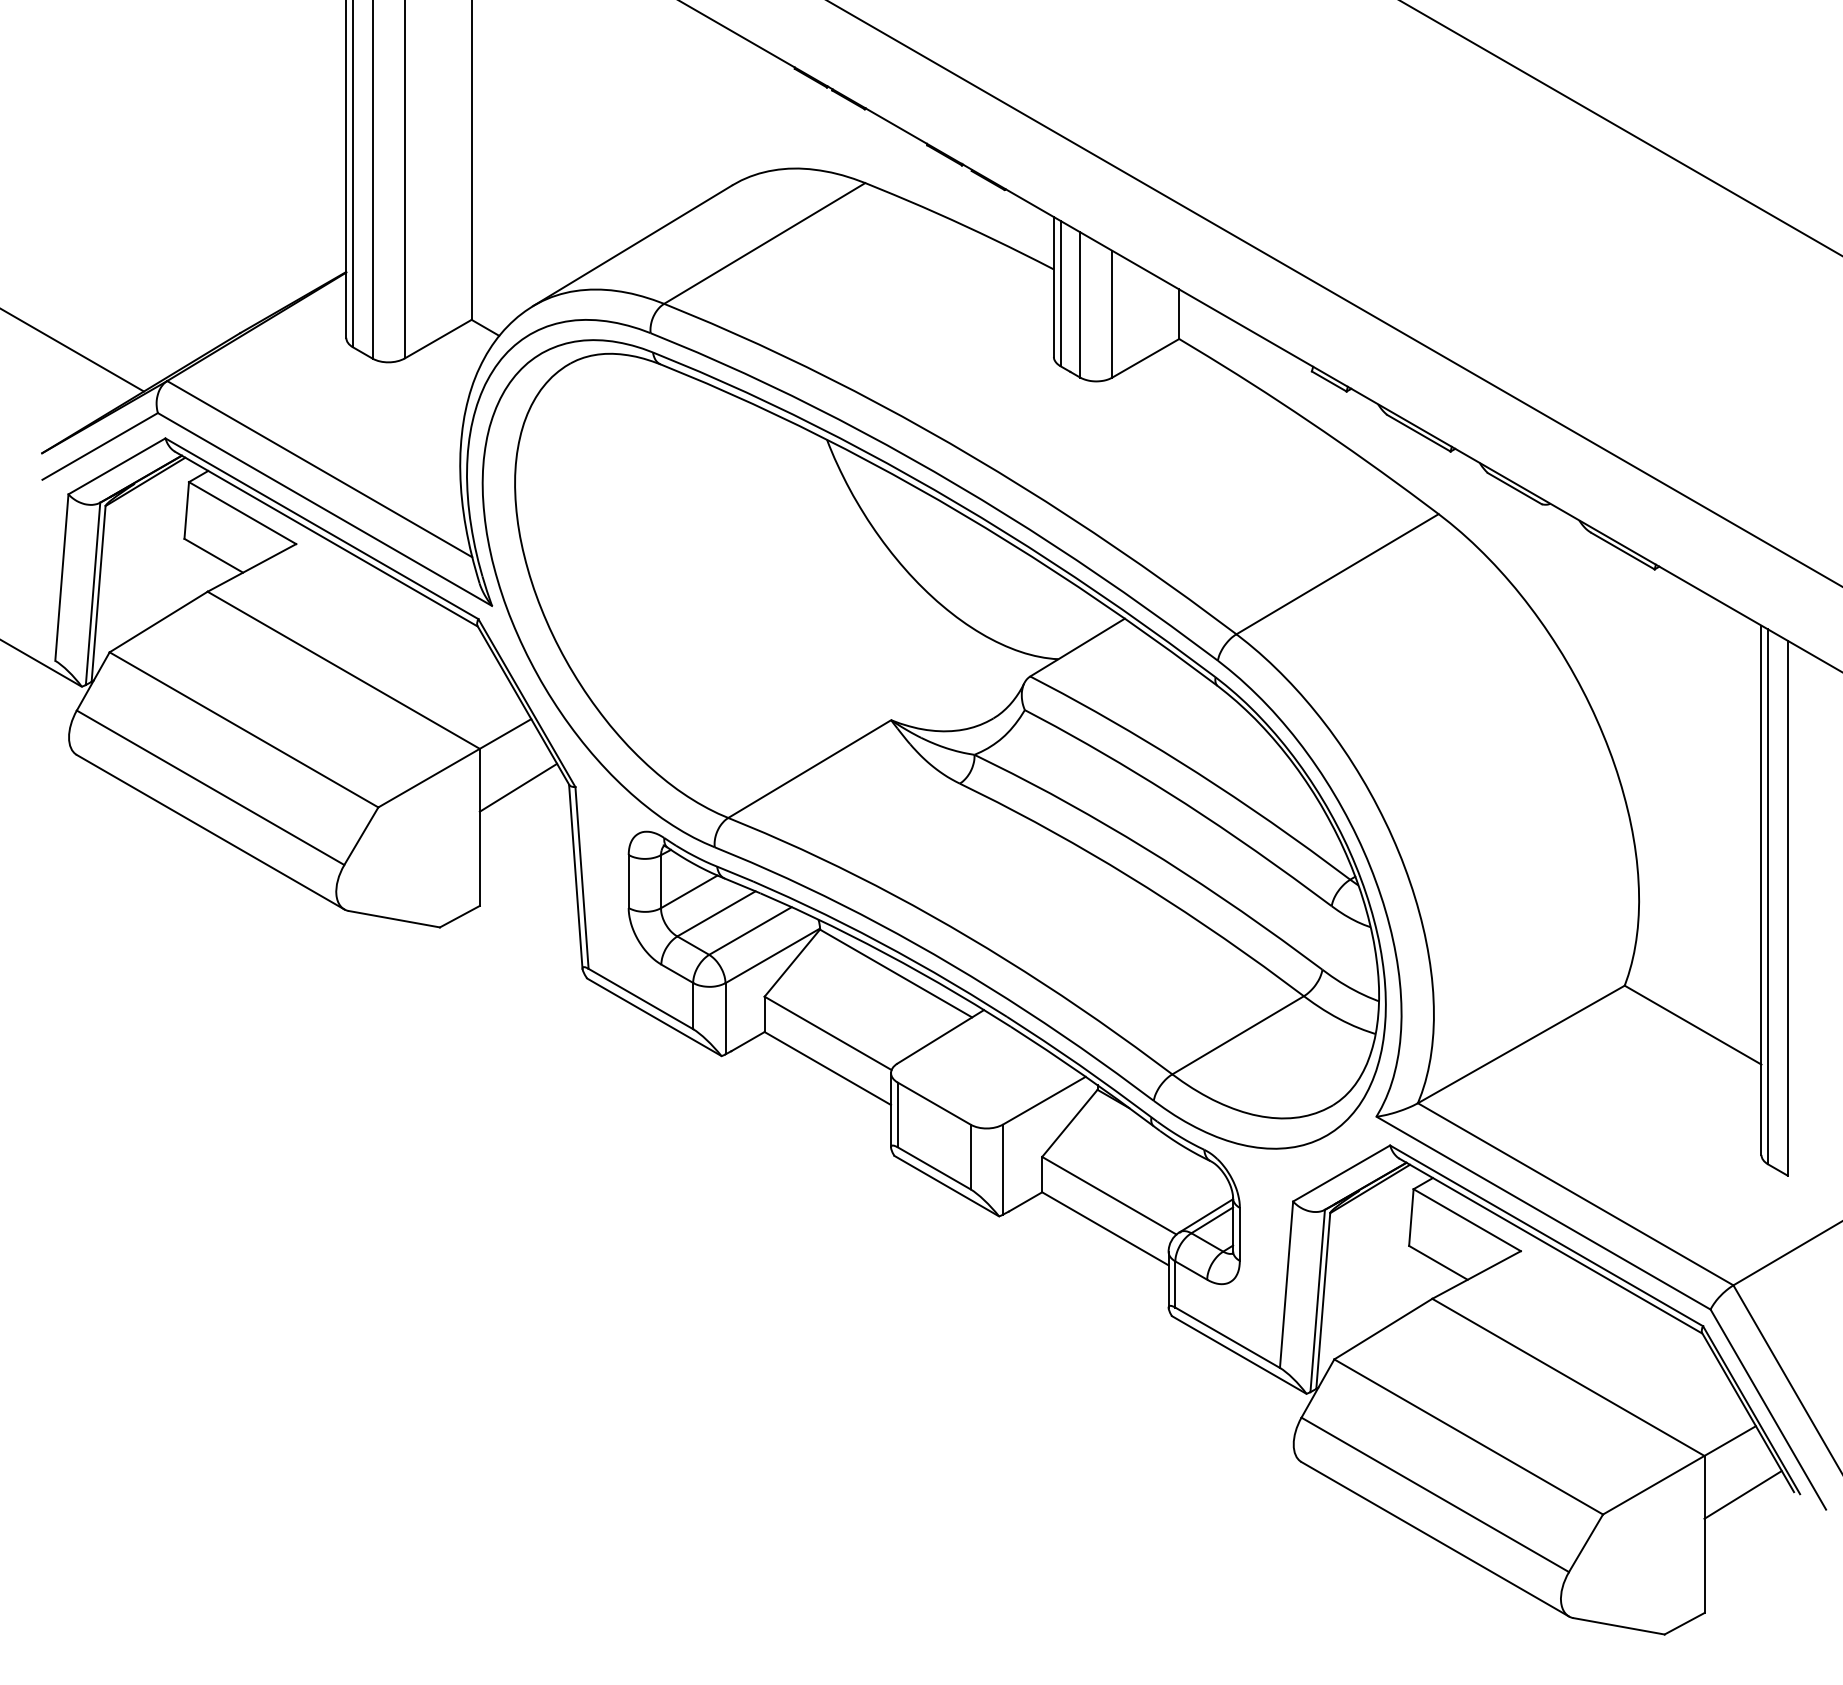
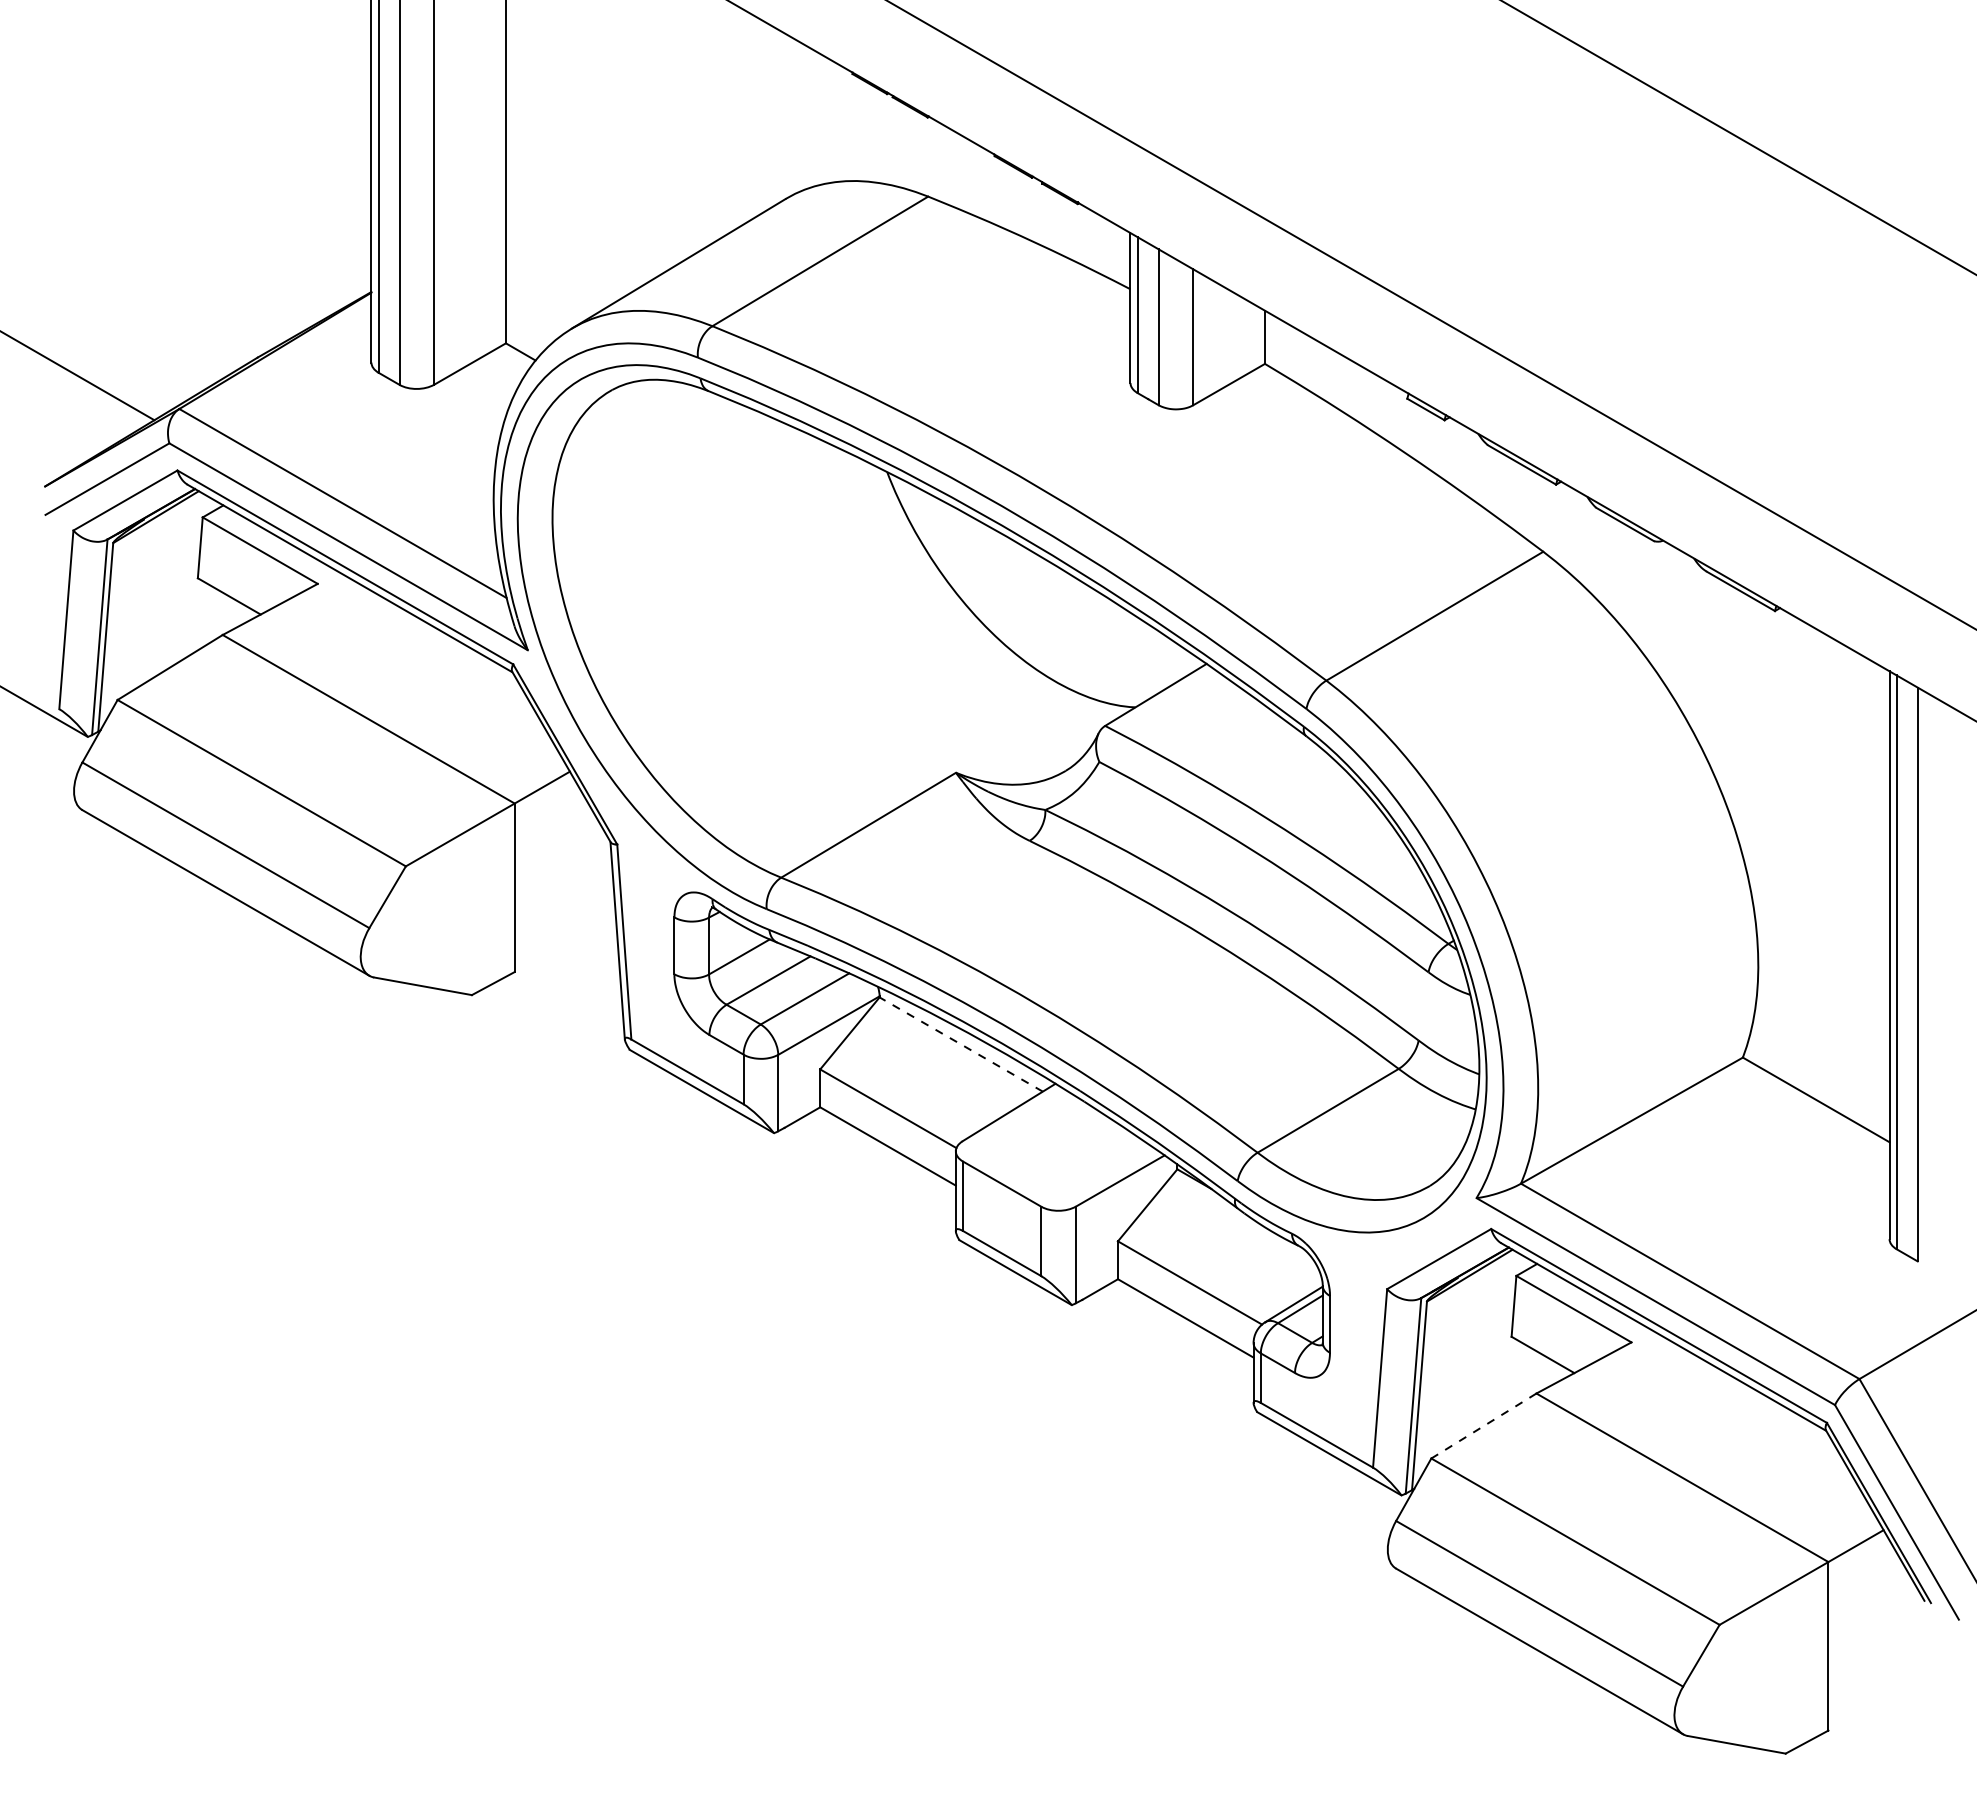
line: (517, 787) -> (555, 845), removed
line: (895, 973) -> (960, 1044), solid -> dashed
line: (1382, 1329) -> (1483, 1426), solid -> dashed
line: (1742, 1494) -> (1869, 1603), removed

